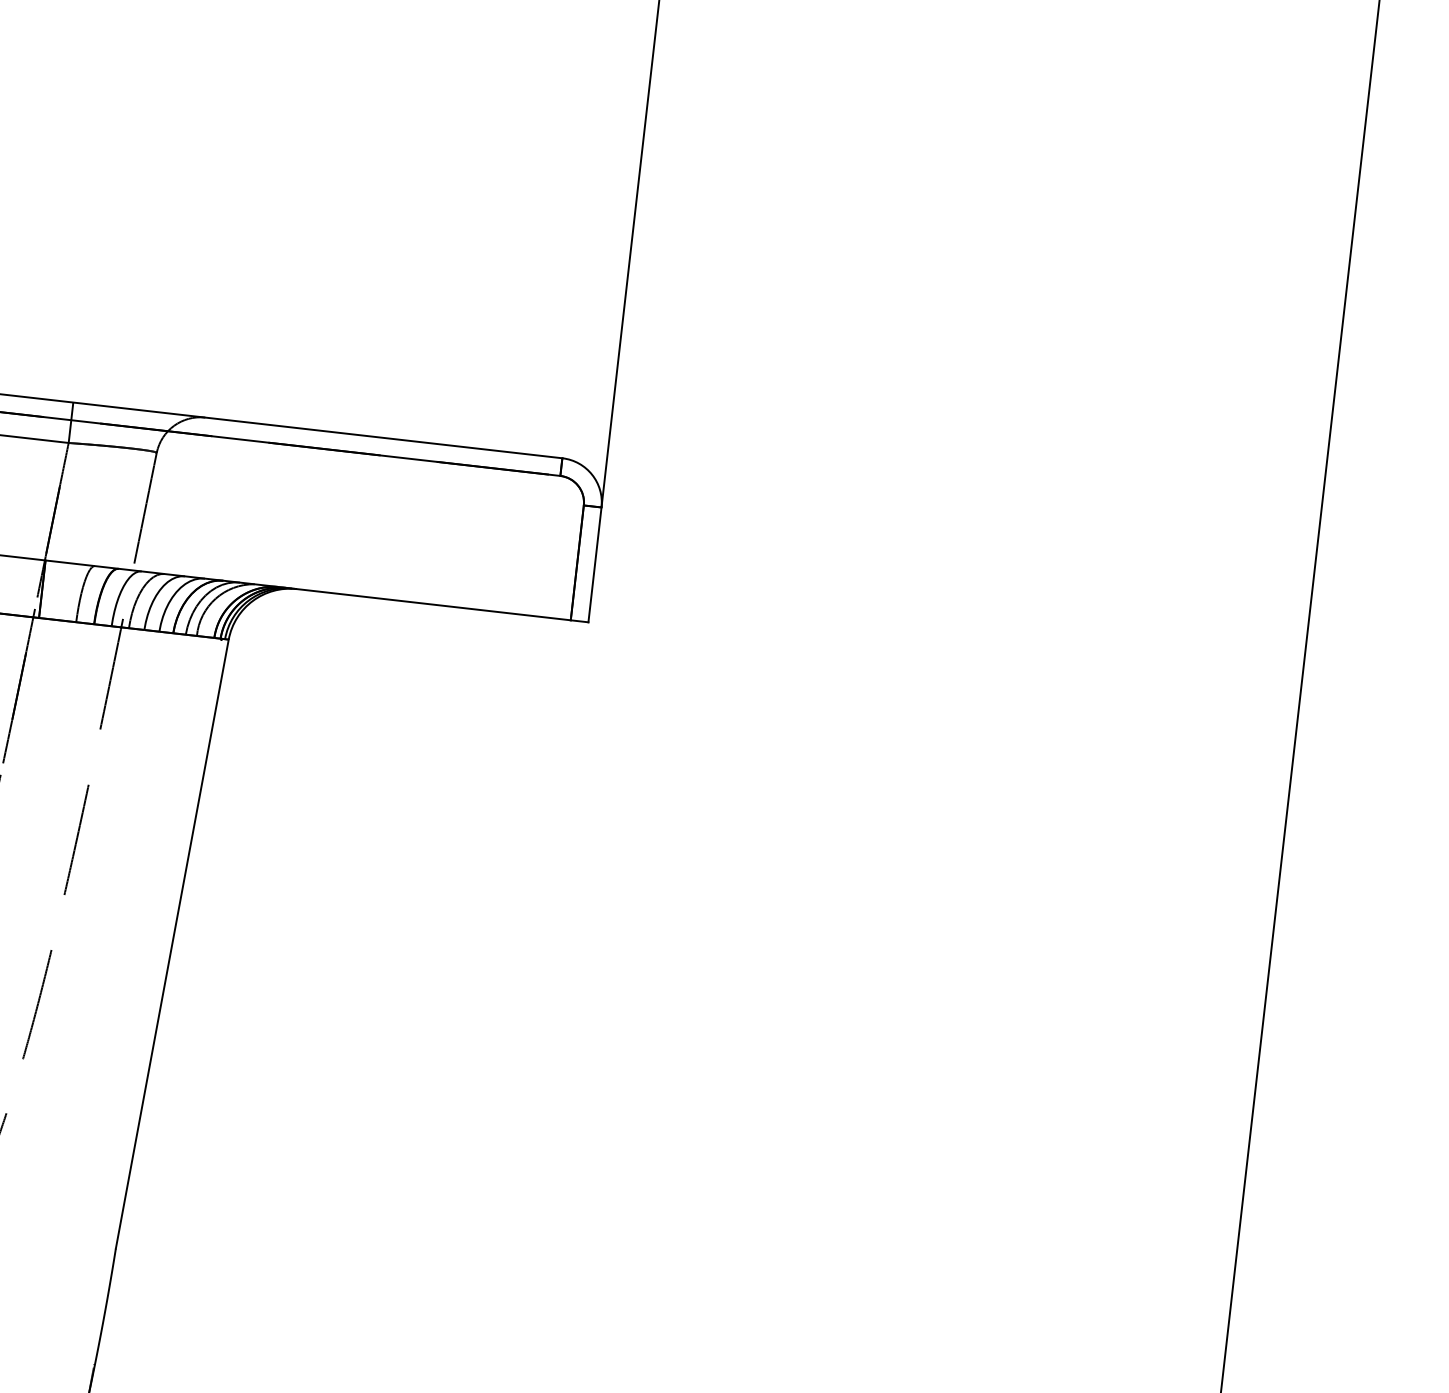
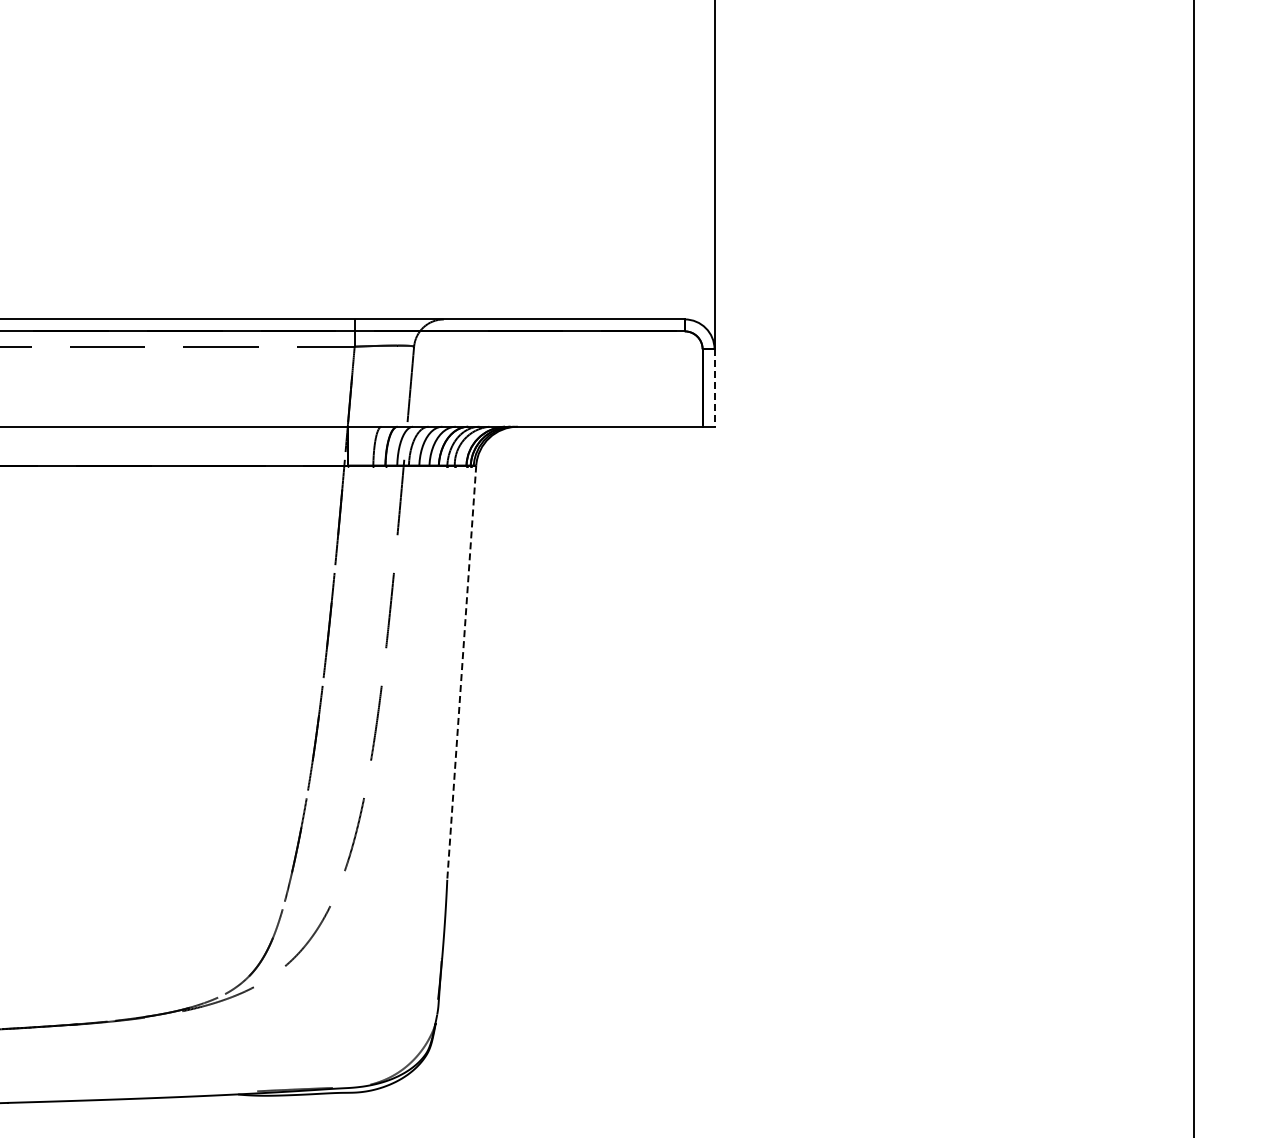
line: (594, 564) -> (714, 387), solid -> dashed
line: (171, 943) -> (461, 672), solid -> dashed

